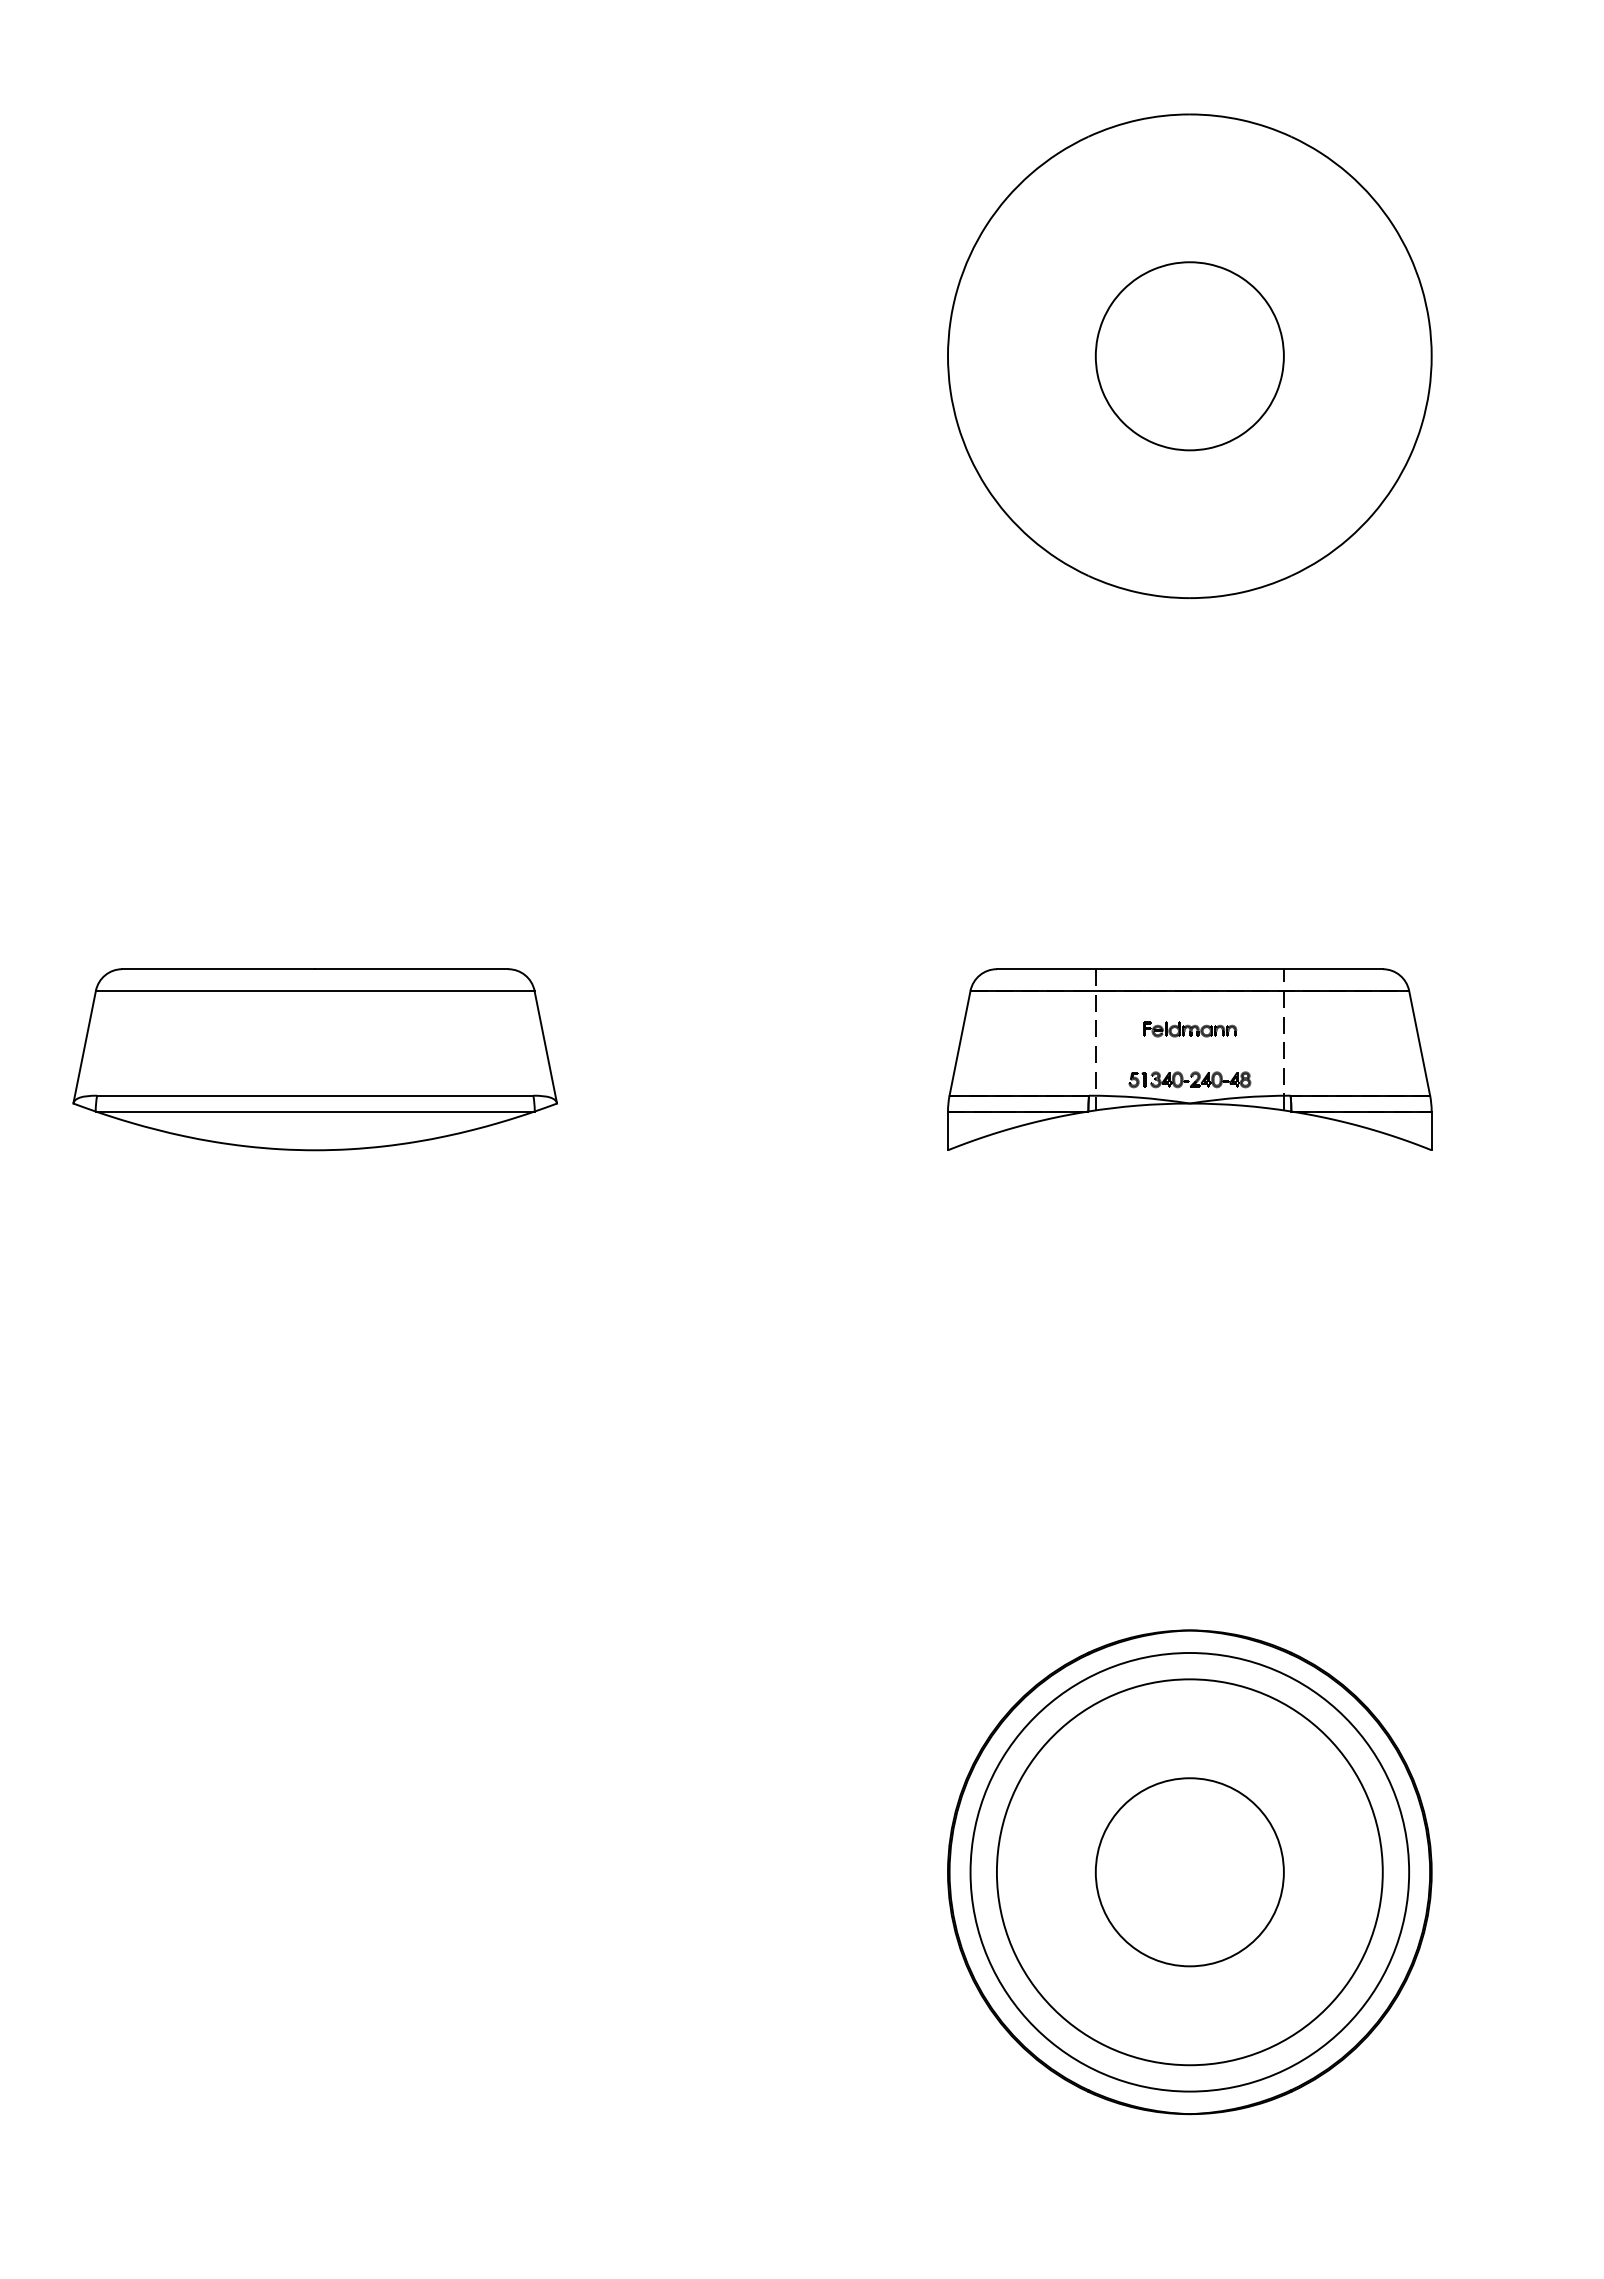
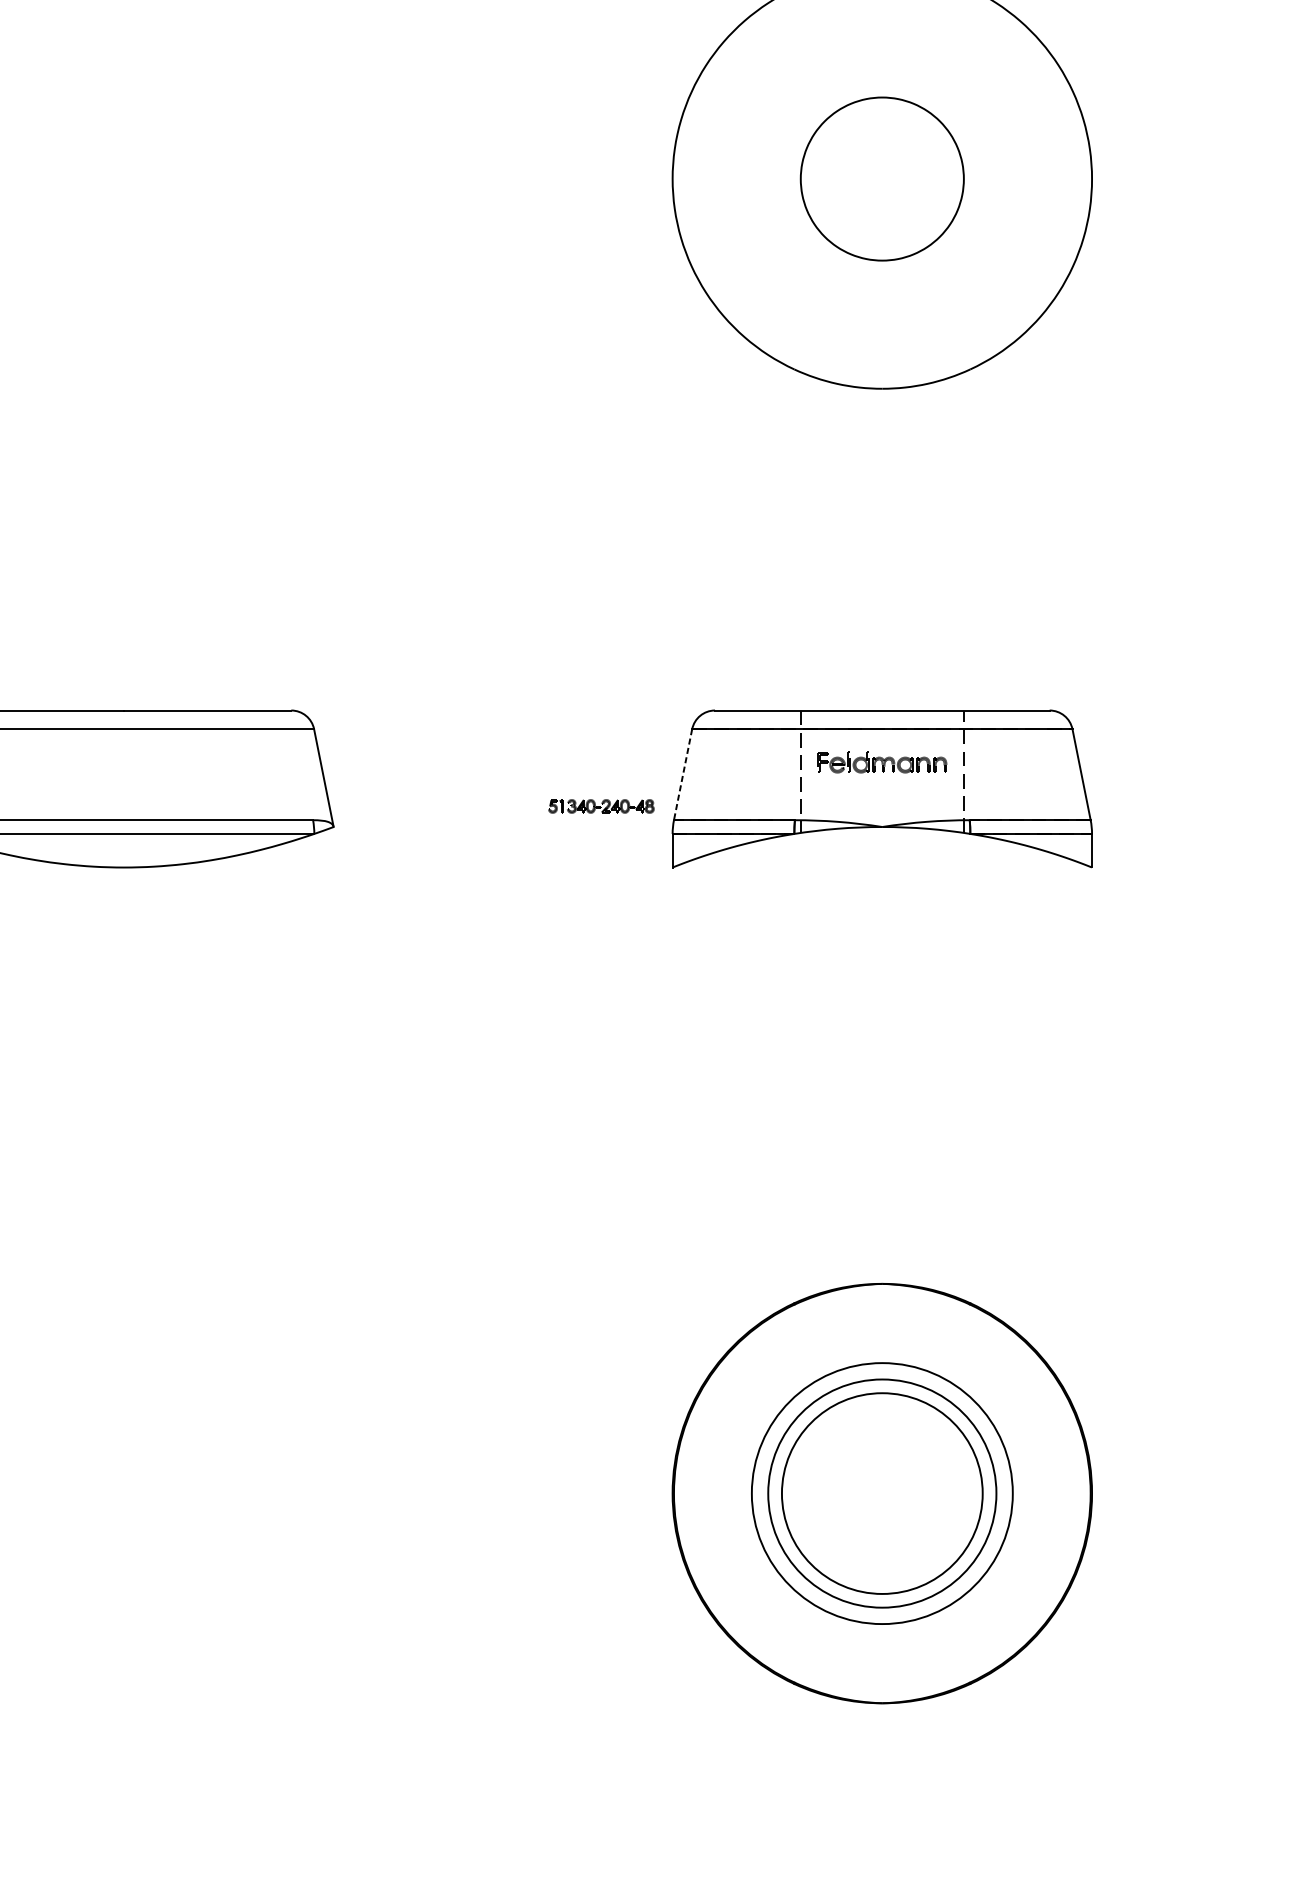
part: (1190, 1029) -> (882, 762), size x1.6
line: (960, 1043) -> (683, 774), solid -> dashed
part: (1189, 1079) -> (601, 806), moved
circle: (1189, 1872) -> (882, 1493), size x0.6
circle: (1189, 1872) -> (882, 1493), size x0.6
circle: (1189, 1872) -> (882, 1493), size x1.6

